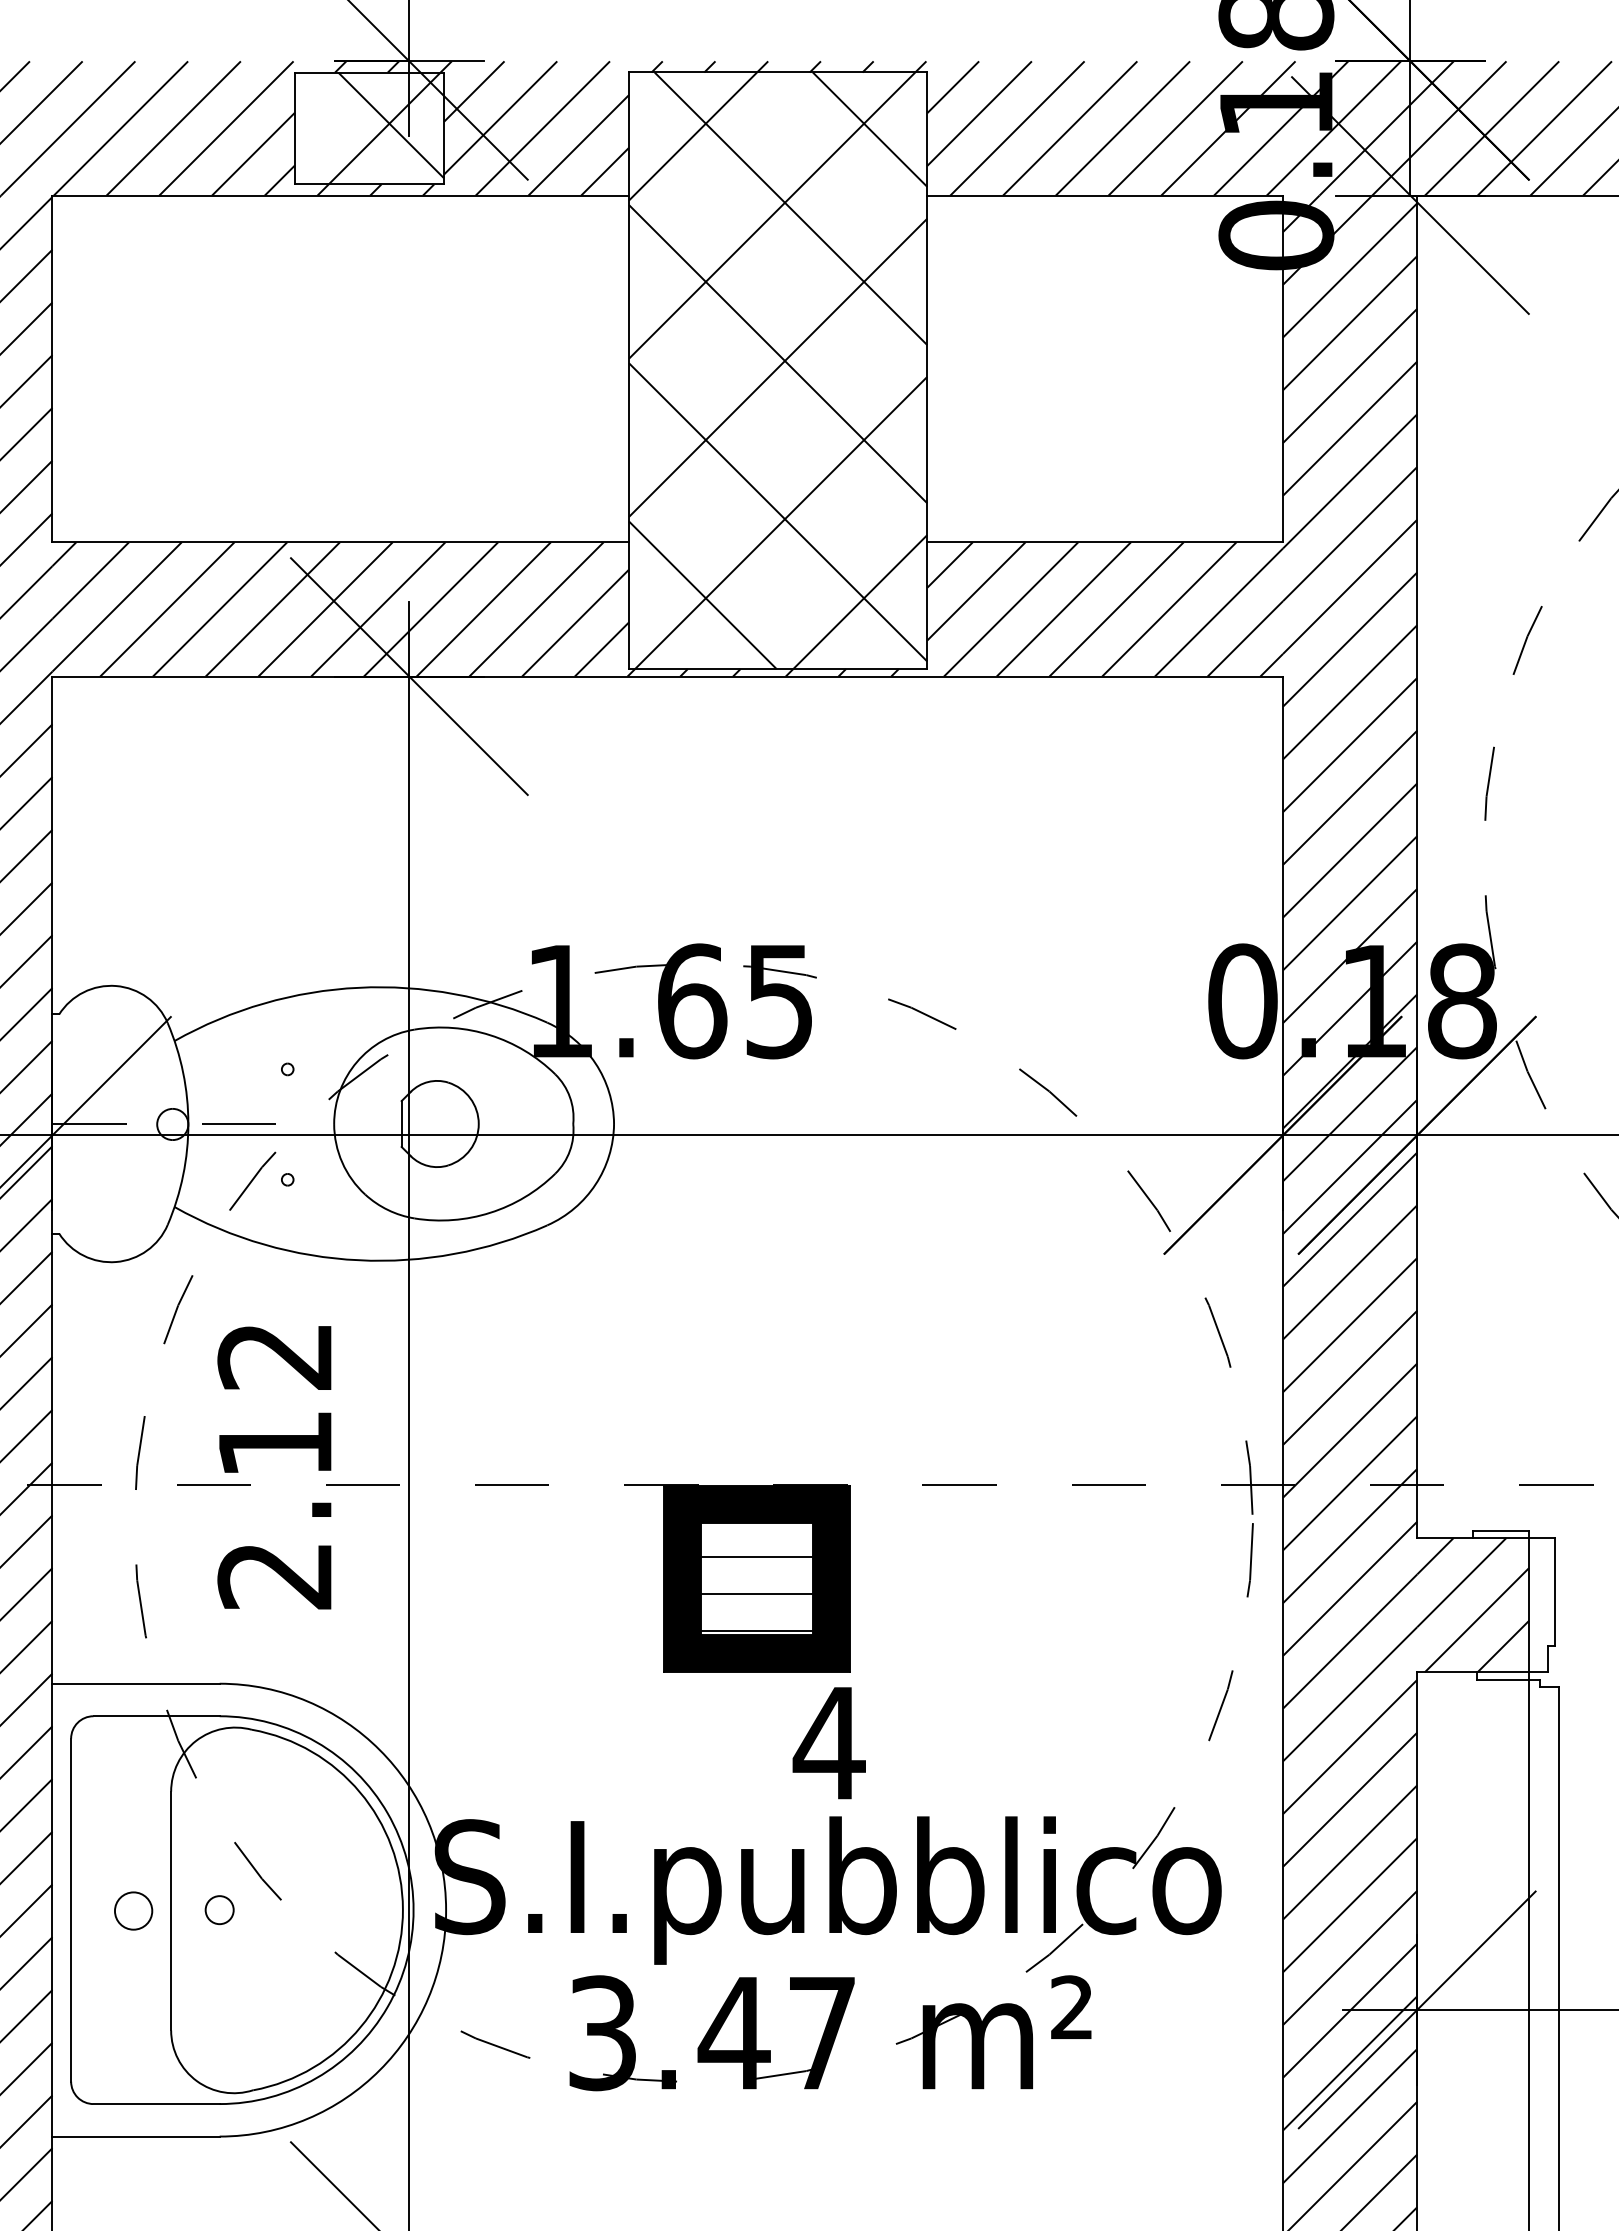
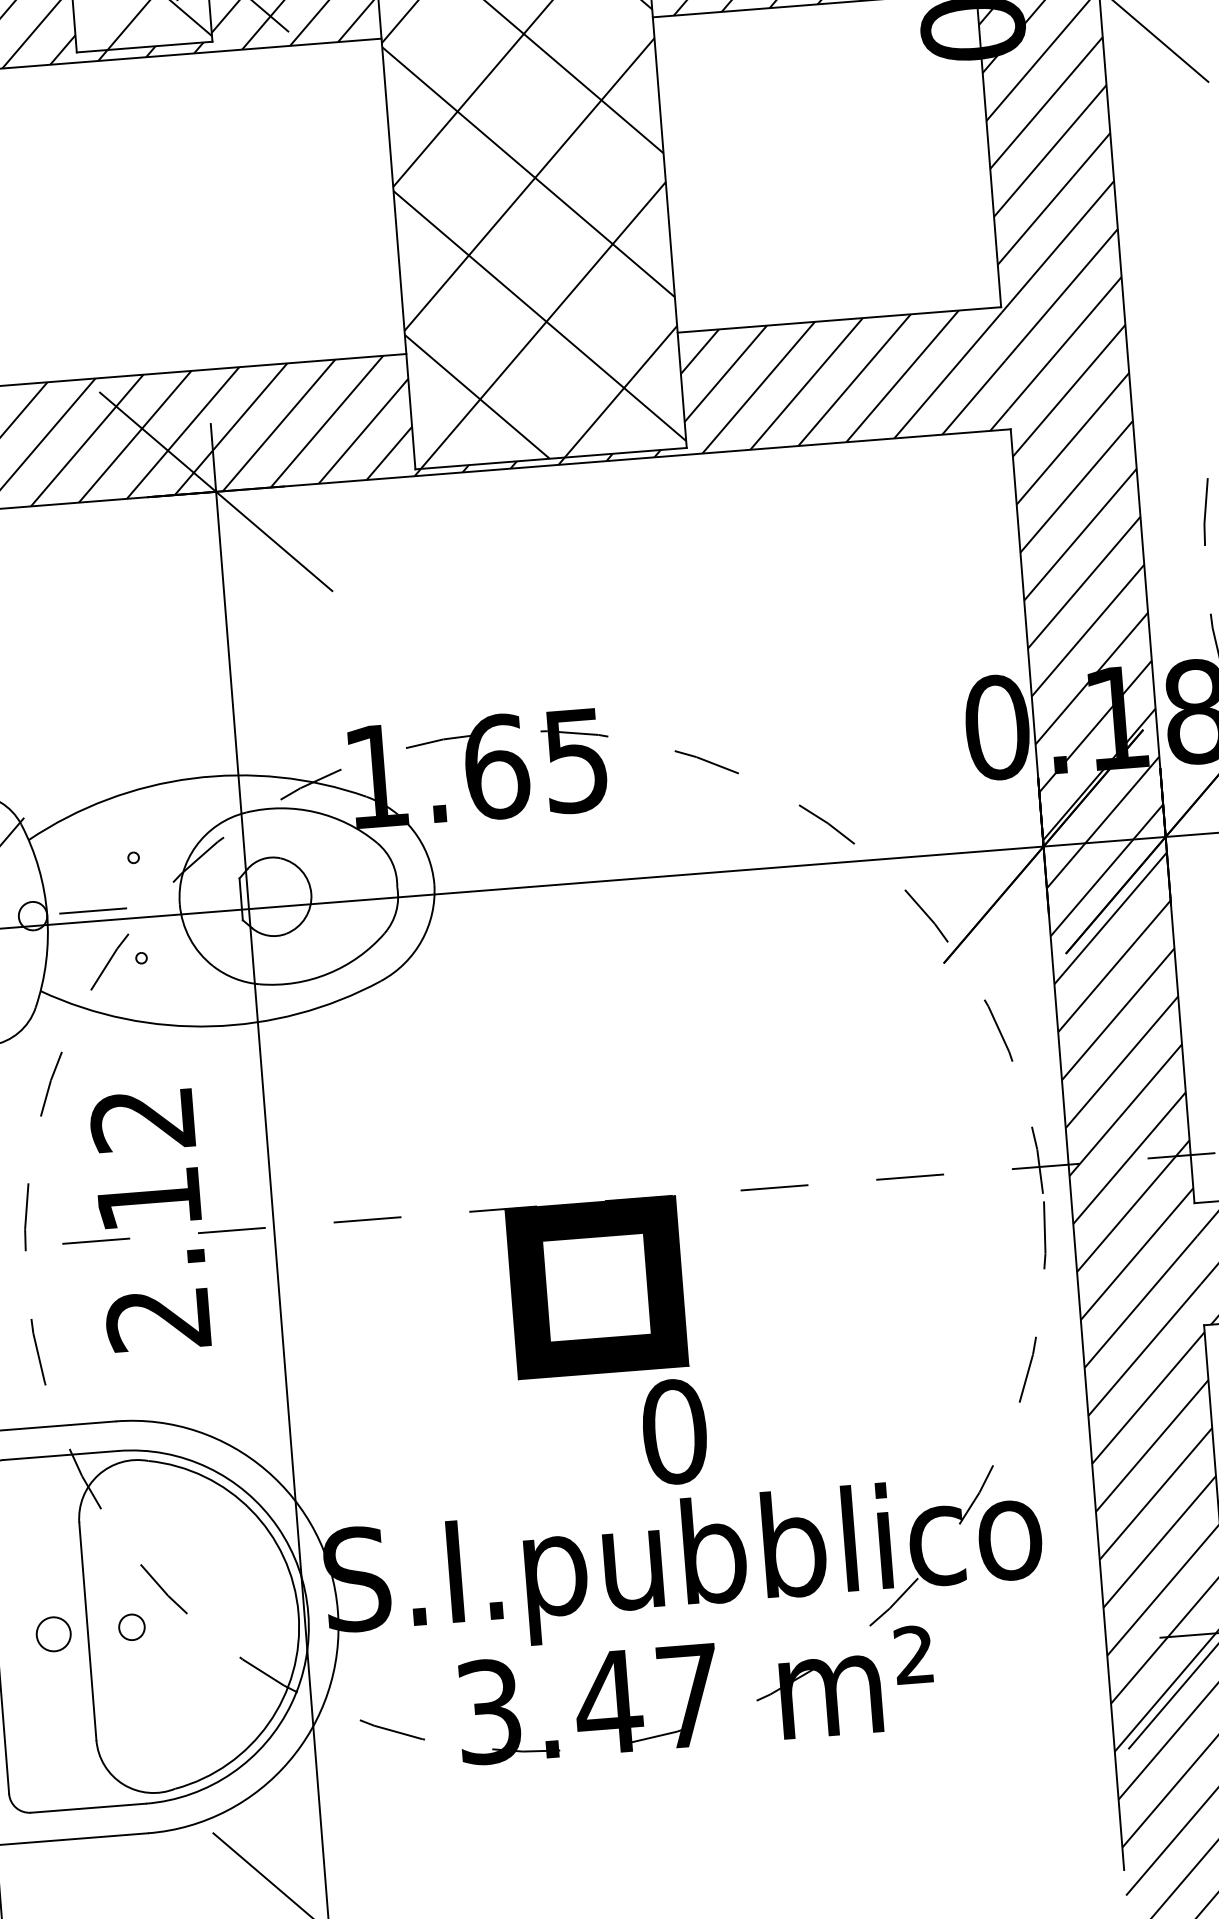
hatch: (756, 1593) -> (597, 1300), removed
text: (828, 1743) -> (673, 1432), 4 -> 0

